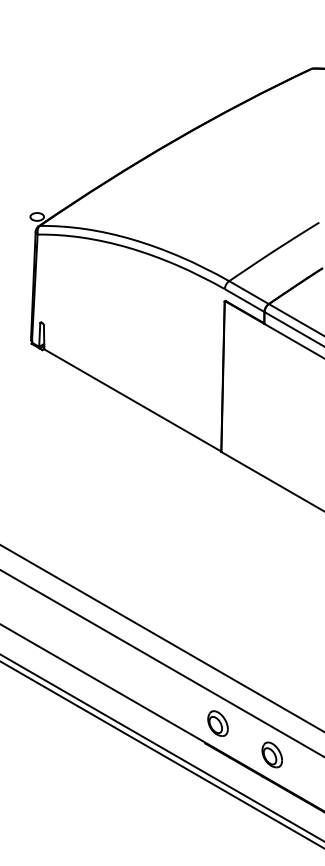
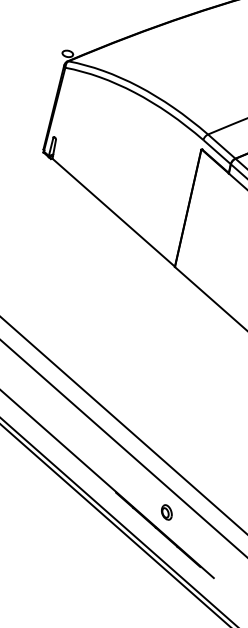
part: (217, 723) -> (129, 479), removed
part: (271, 754) -> (166, 511), size x0.7

